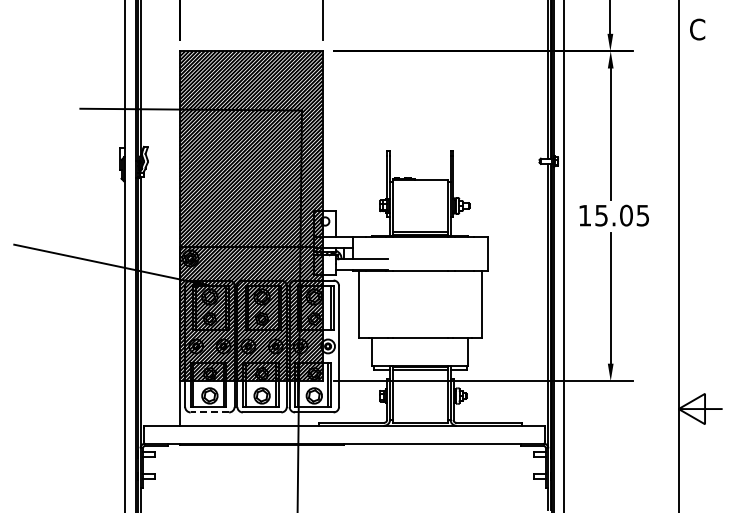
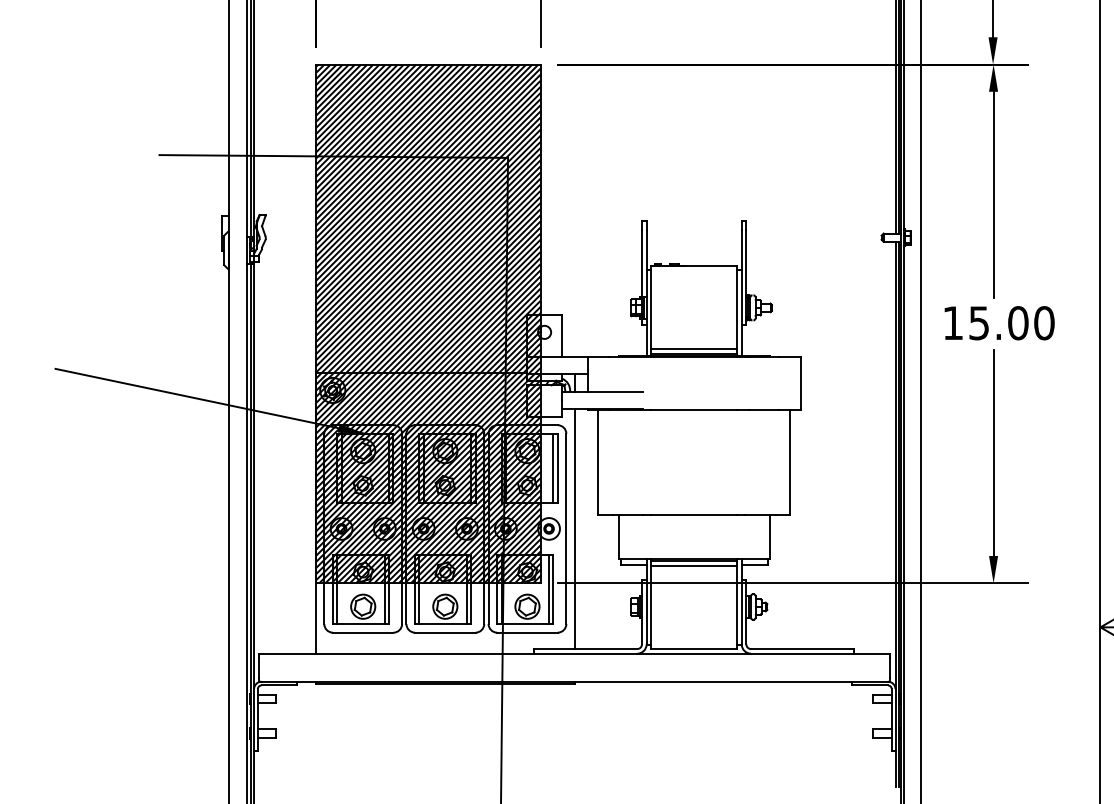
text: (642, 215) -> (1043, 322), 15.05 -> 15.00
line: (344, 346) -> (574, 528), added
line: (209, 412) -> (362, 632), dashed -> solid

